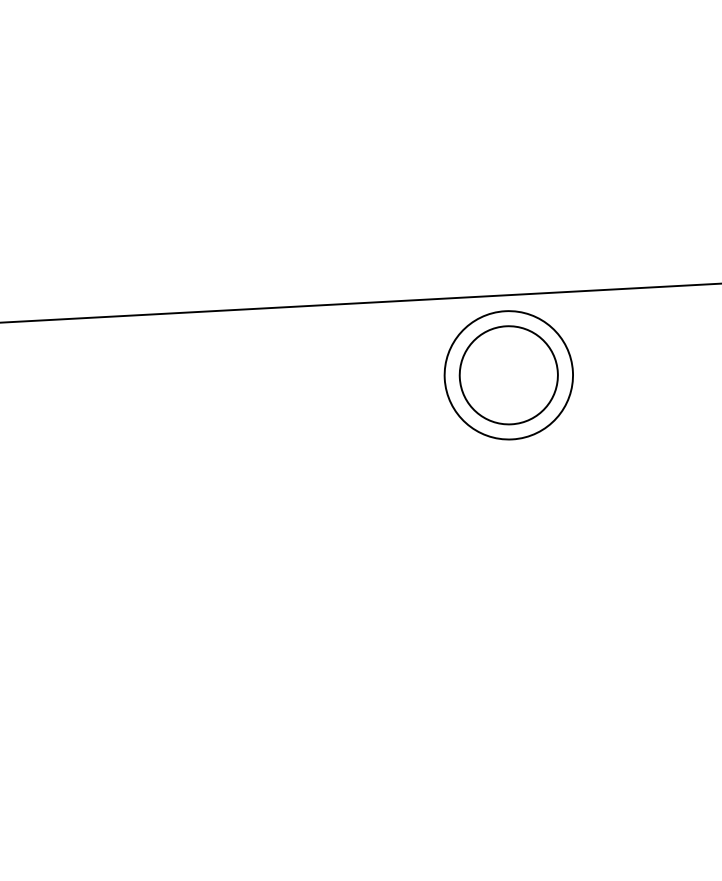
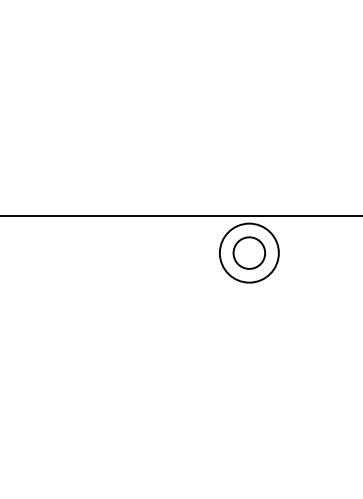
circle: (506, 374) -> (248, 252), size x0.7

